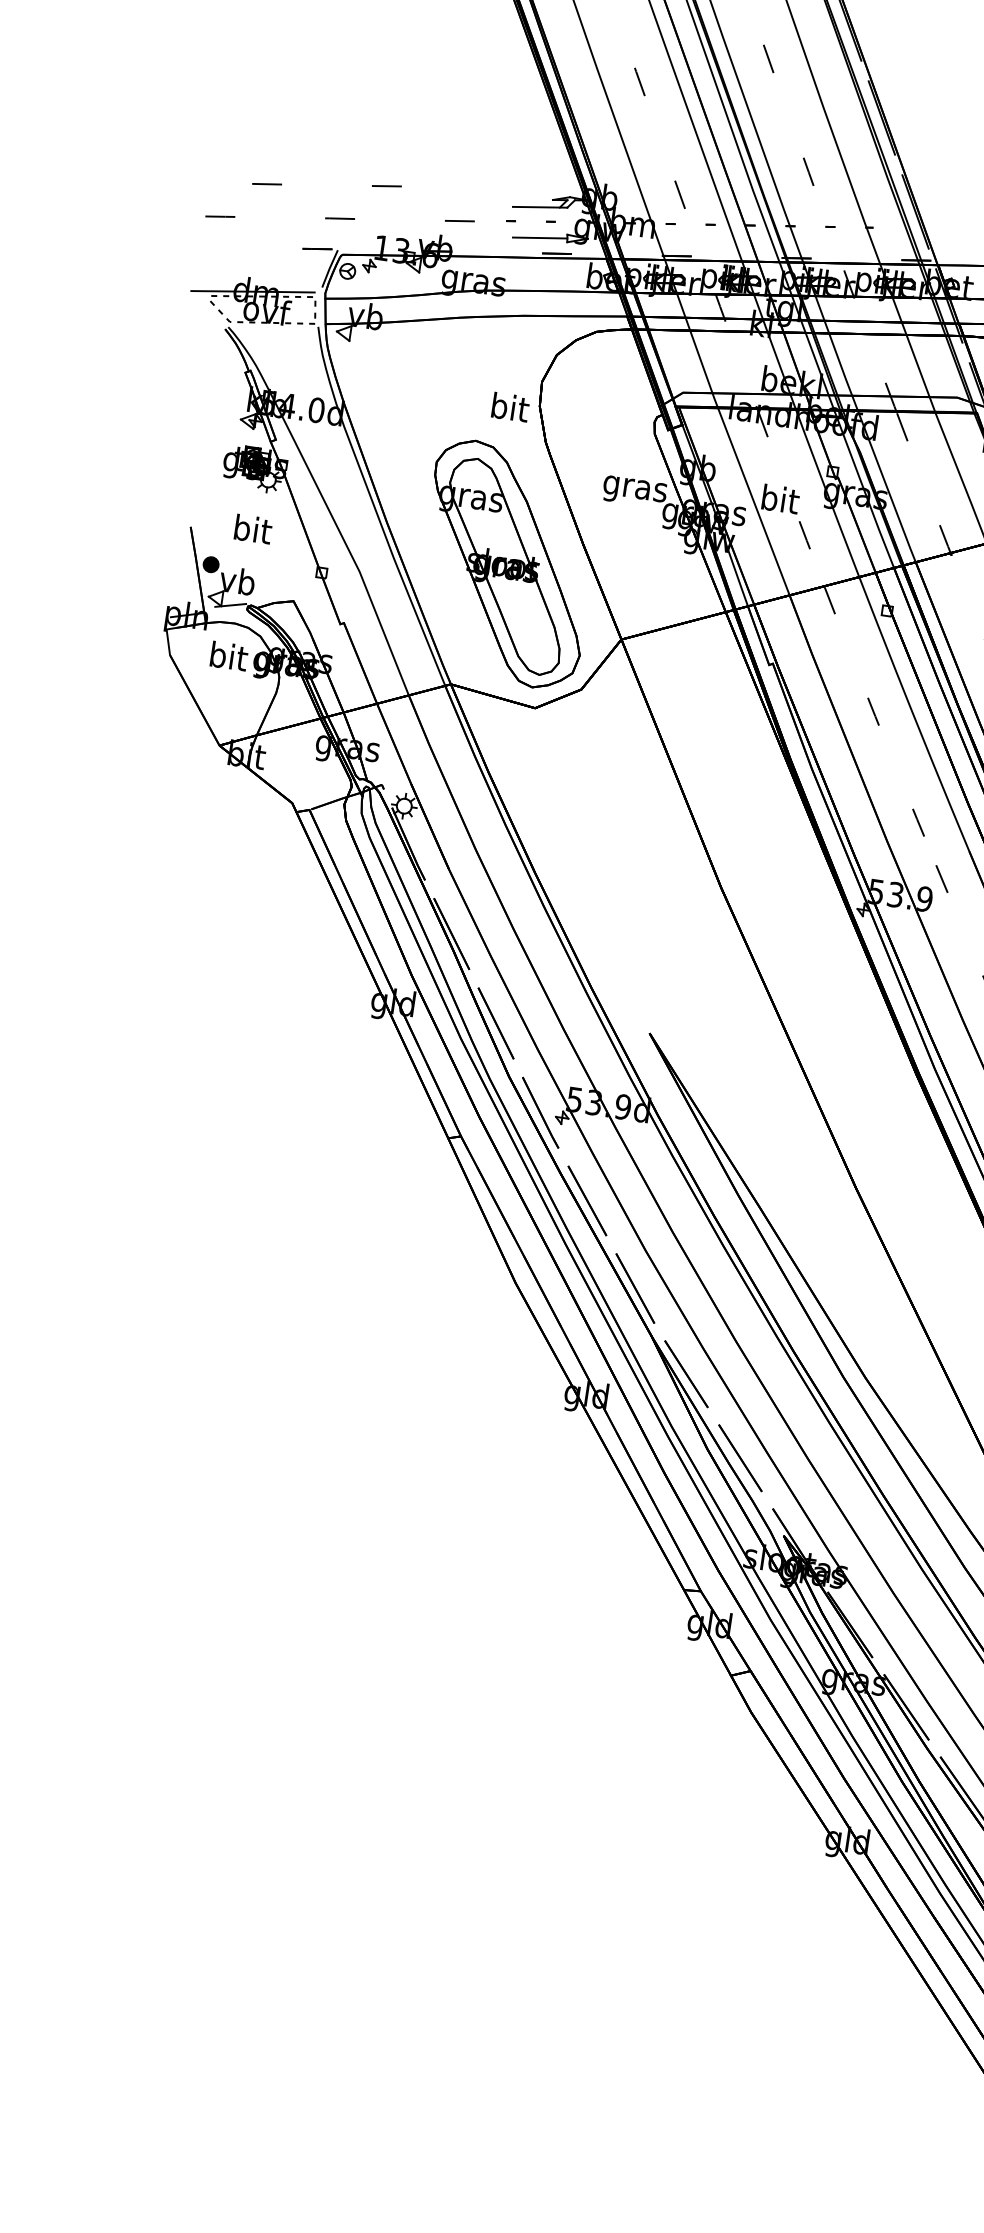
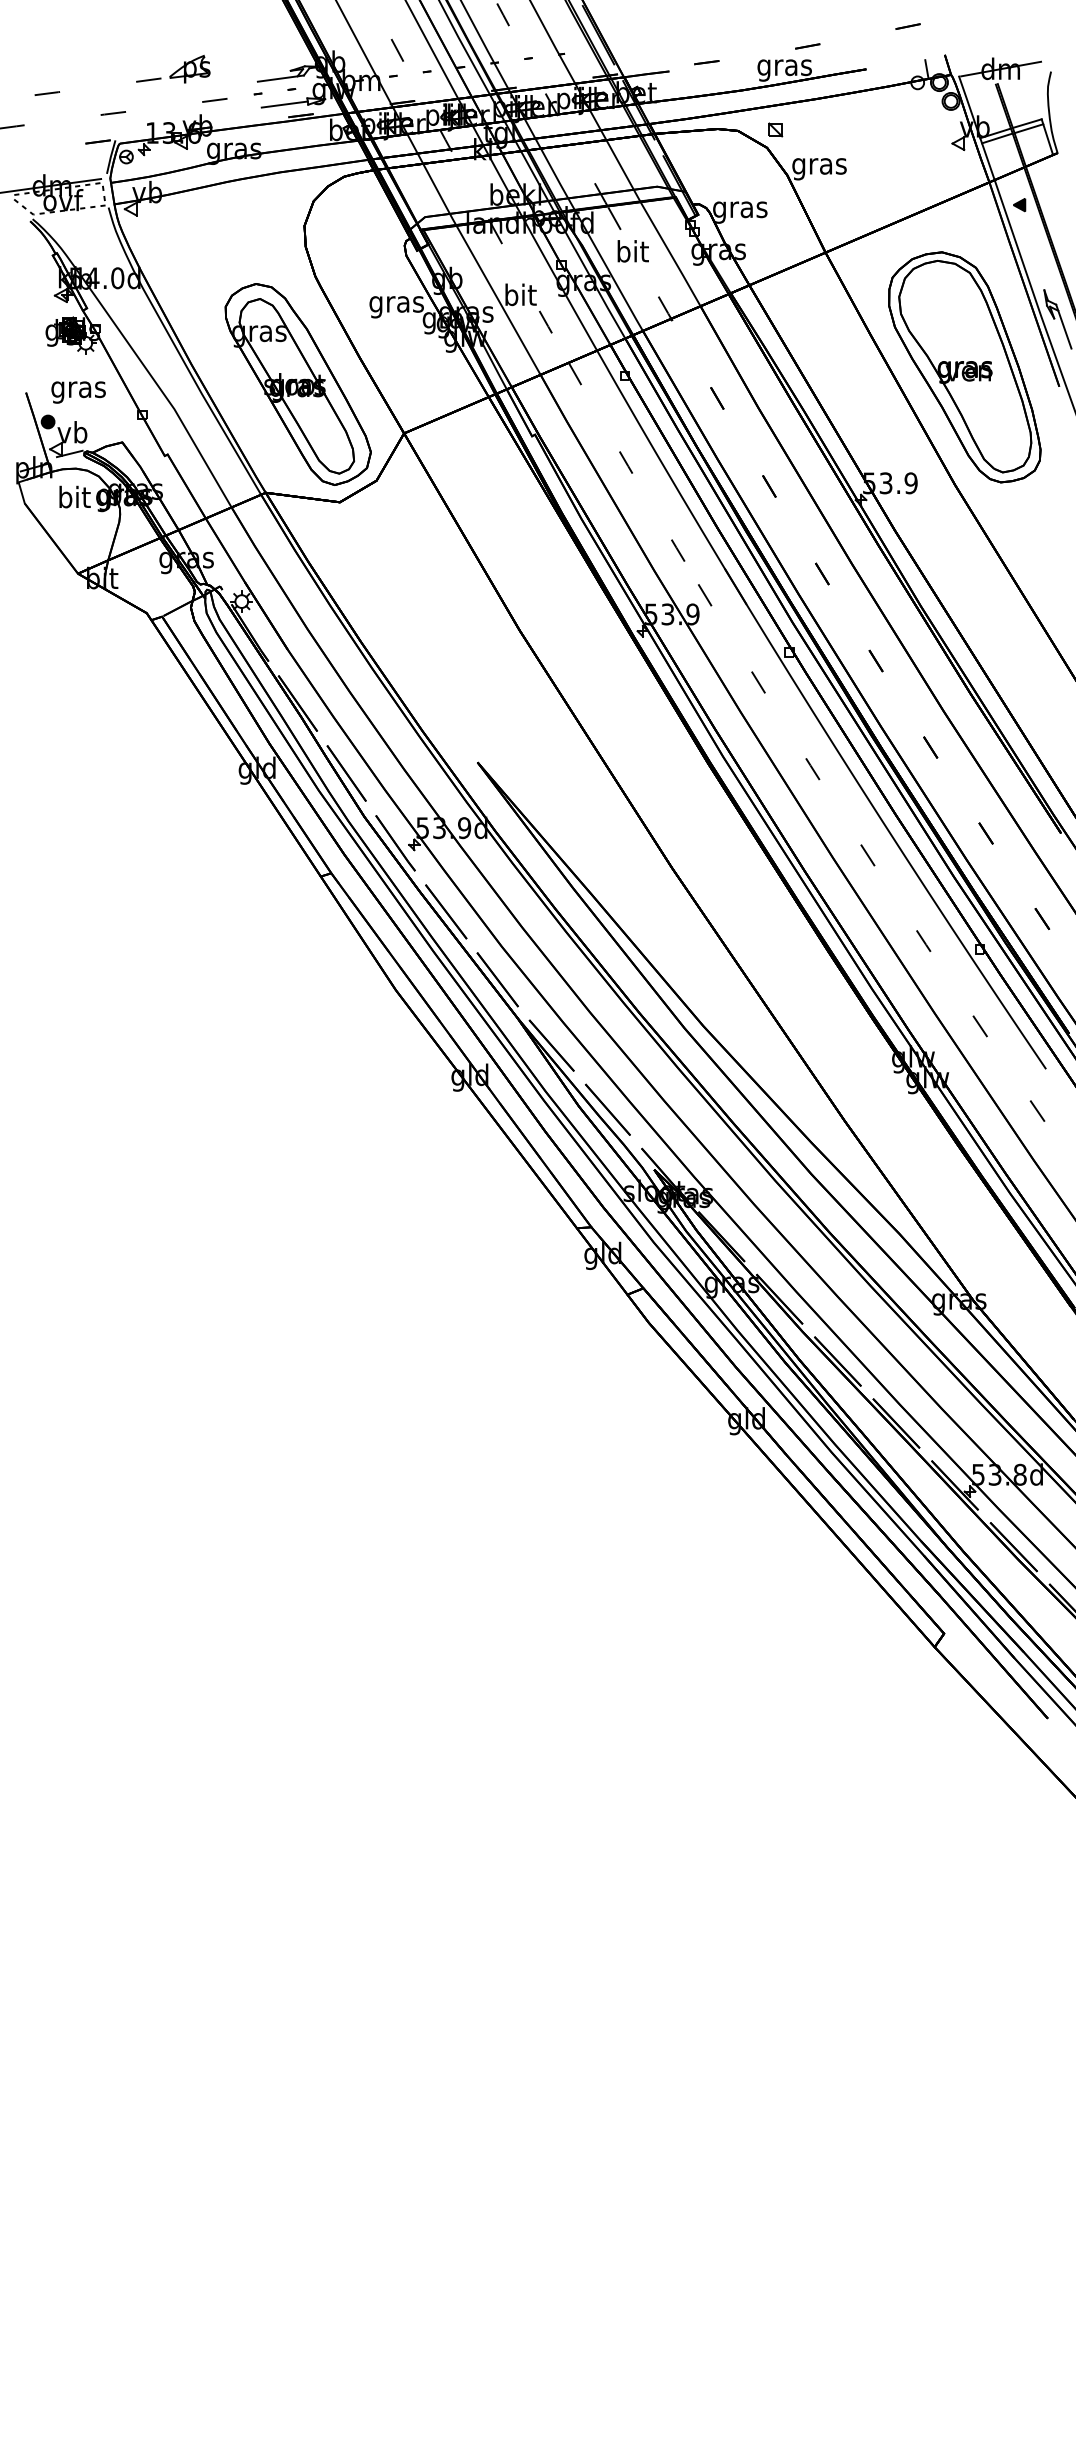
part: (436, 179) -> (189, 68), added
text: (509, 407) -> (632, 251), moved
text: (251, 532) -> (78, 389), bit -> gras

